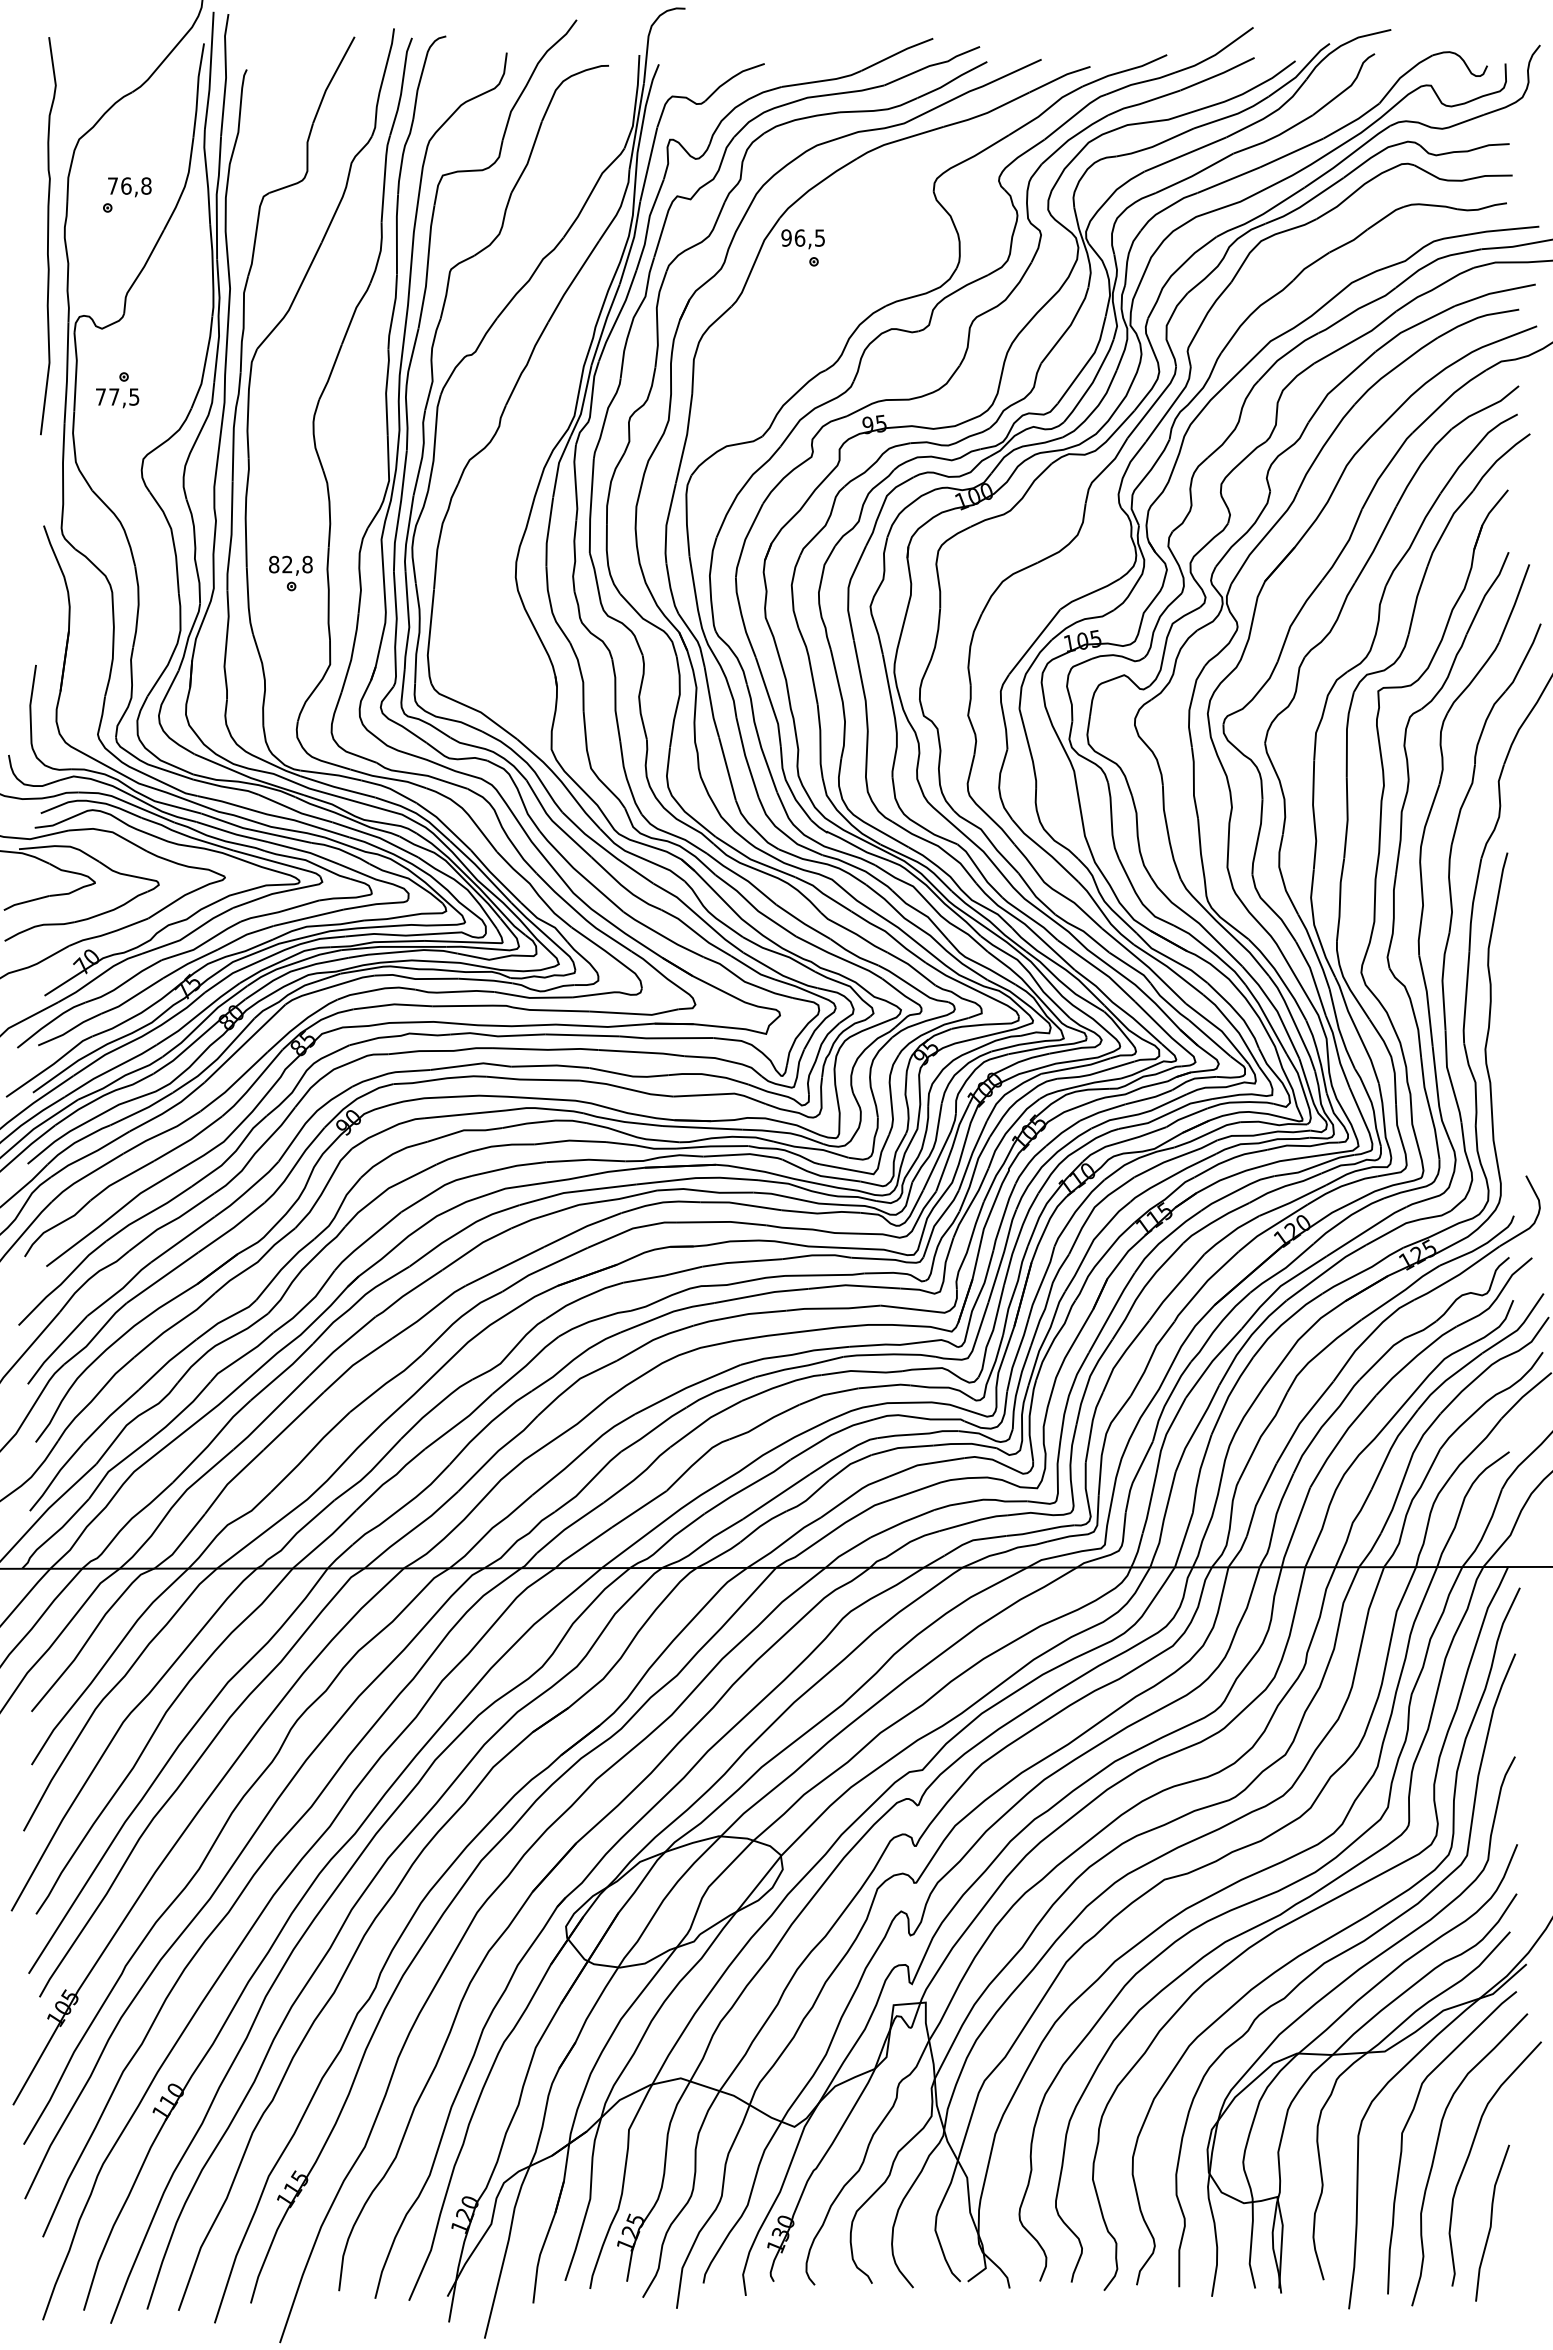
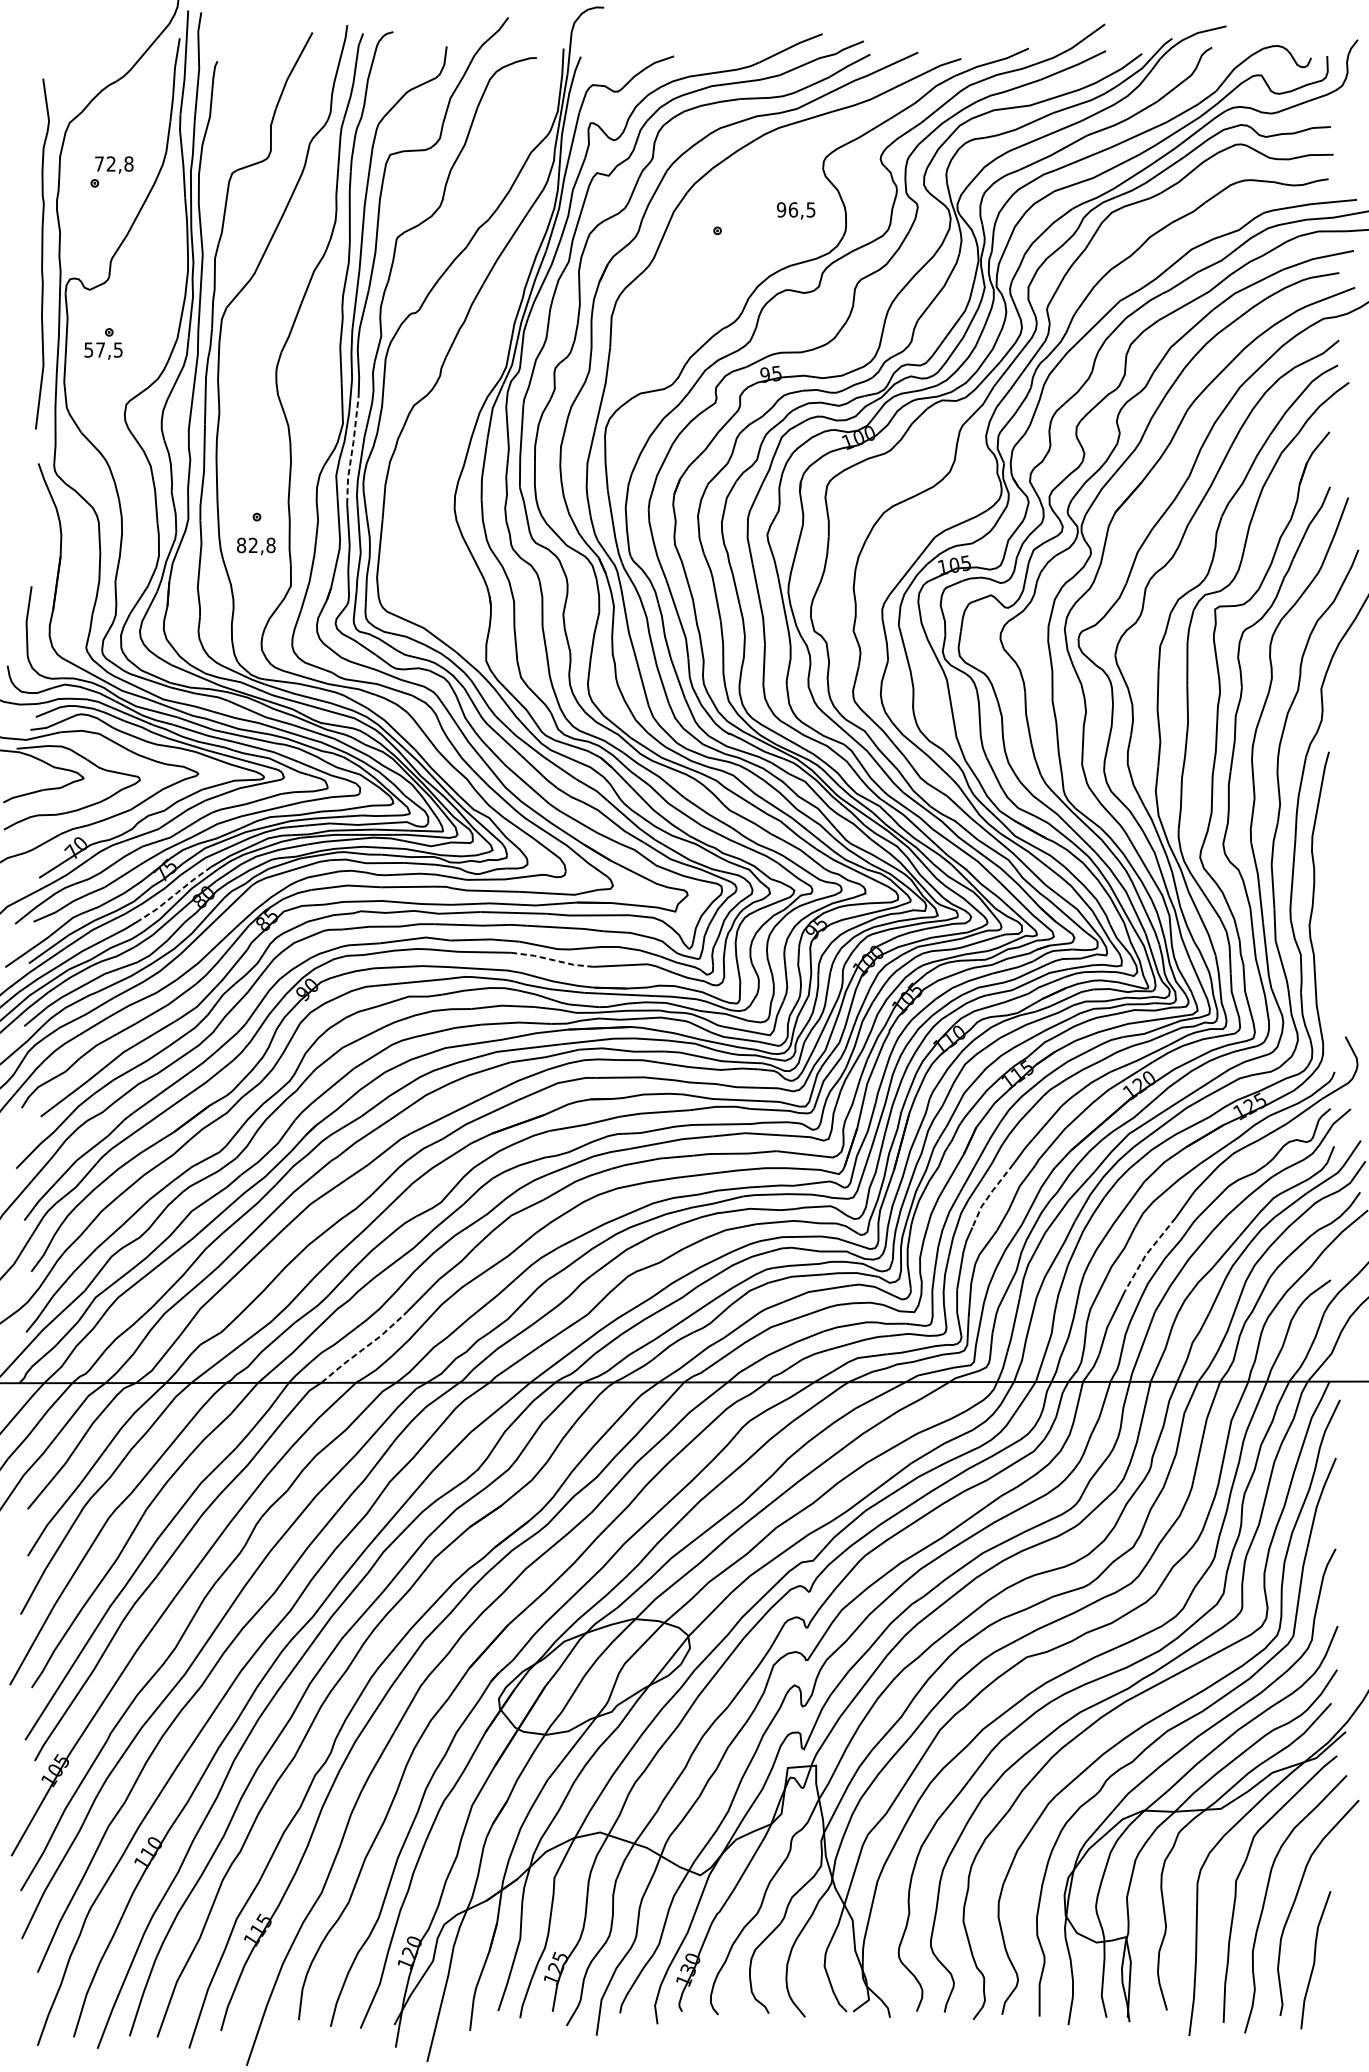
text: (126, 185) -> (111, 163), 76,8 -> 72,8
curve: (48, 236) -> (42, 254), moved
text: (802, 239) -> (795, 211), moved
text: (100, 396) -> (88, 349), 77,5 -> 57,5
line: (399, 510) -> (352, 450), solid -> dashed
text: (290, 565) -> (255, 546), moved
line: (198, 1014) -> (174, 894), solid -> dashed
line: (626, 1088) -> (552, 959), solid -> dashed
line: (1123, 1354) -> (990, 1194), solid -> dashed
line: (1301, 1421) -> (1147, 1253), solid -> dashed
line: (412, 1530) -> (363, 1349), solid -> dashed

